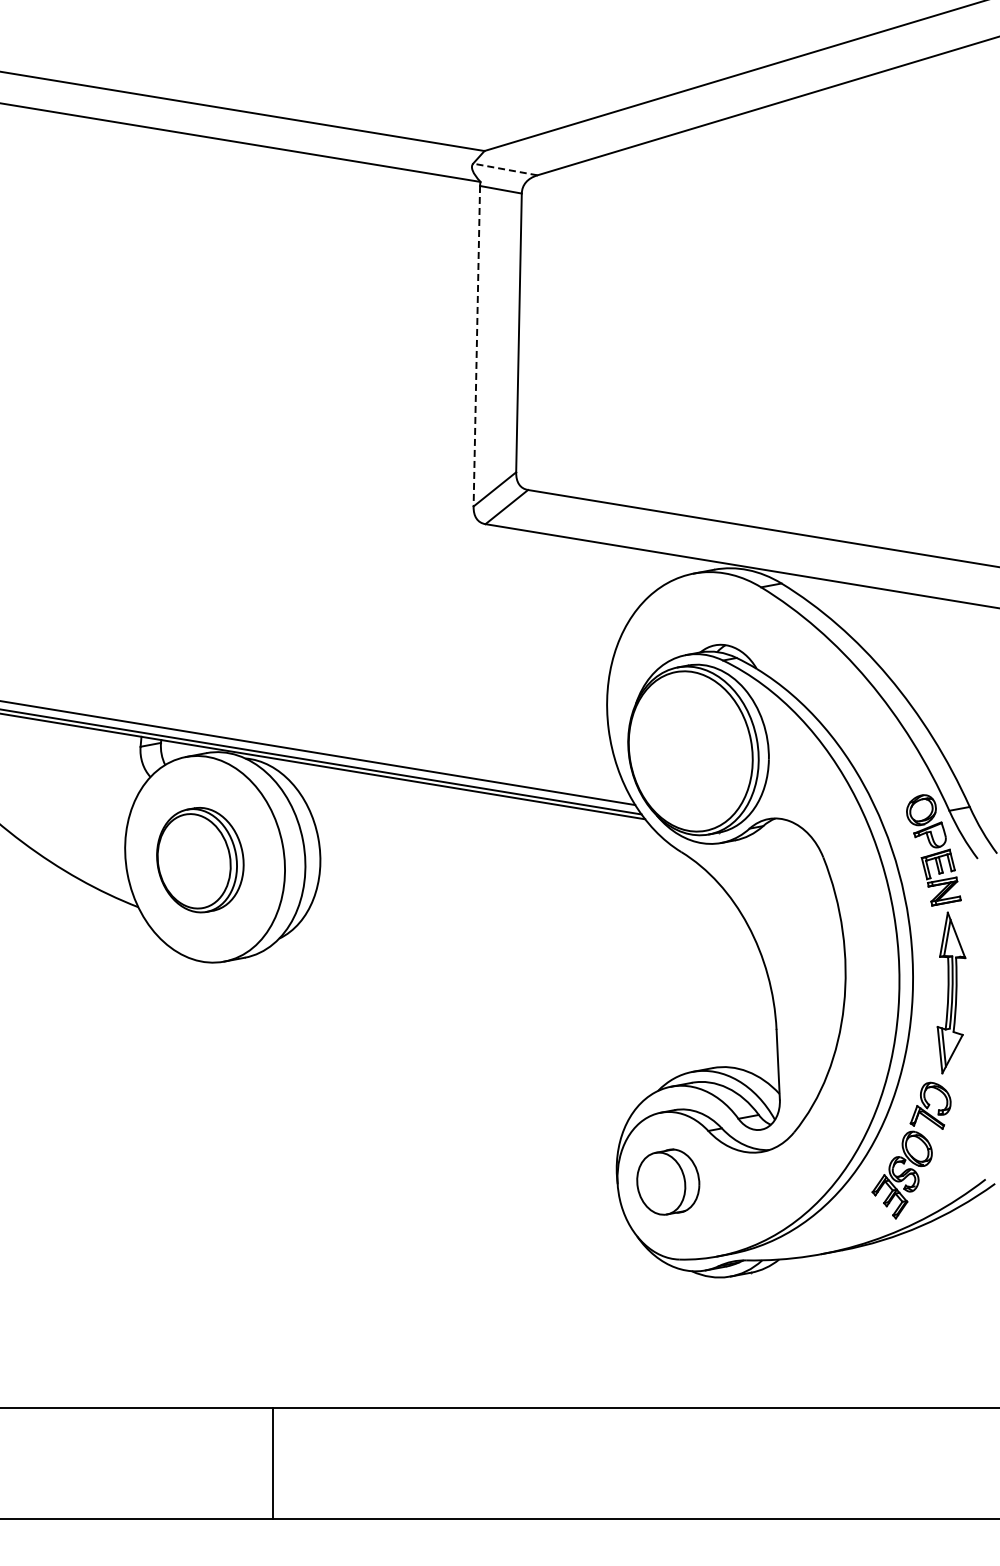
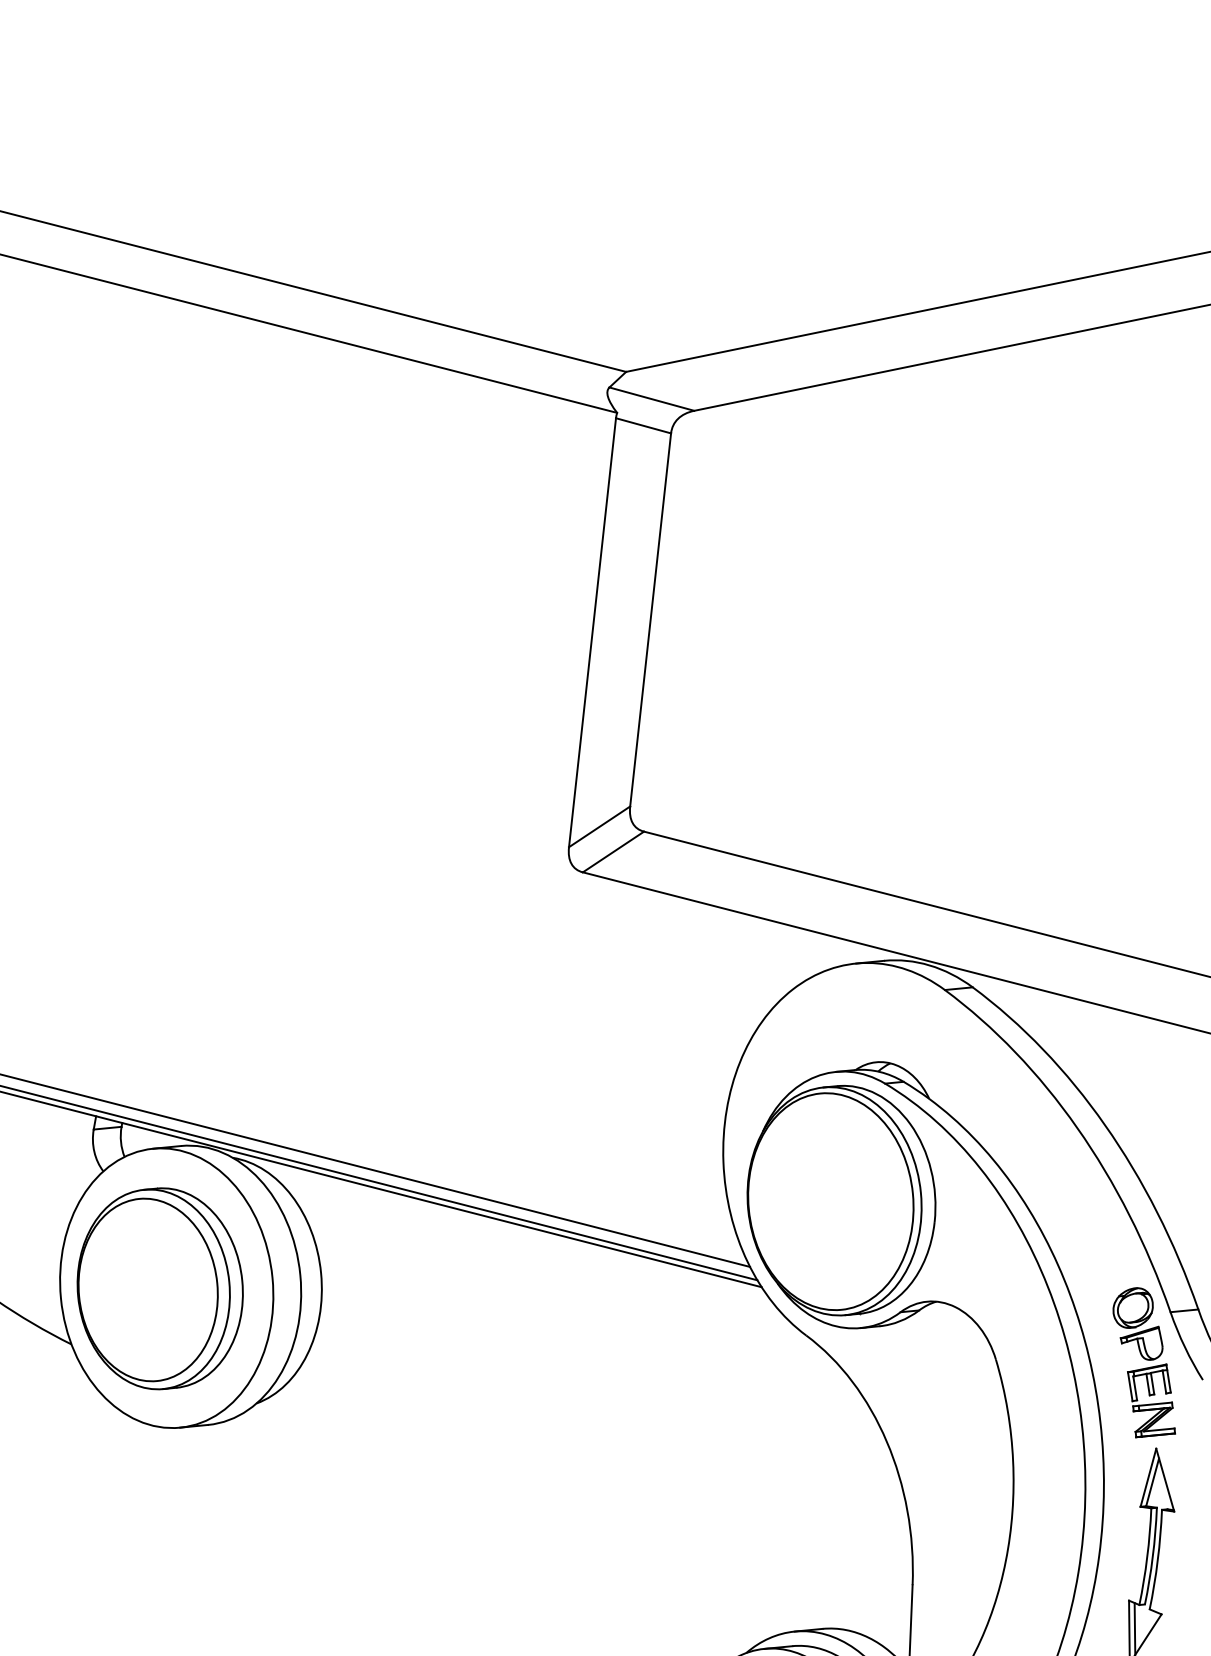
line: (505, 169) -> (652, 399), dashed -> solid
line: (476, 346) -> (592, 633), dashed -> solid
part: (200, 859) -> (160, 1287), size x1.43

